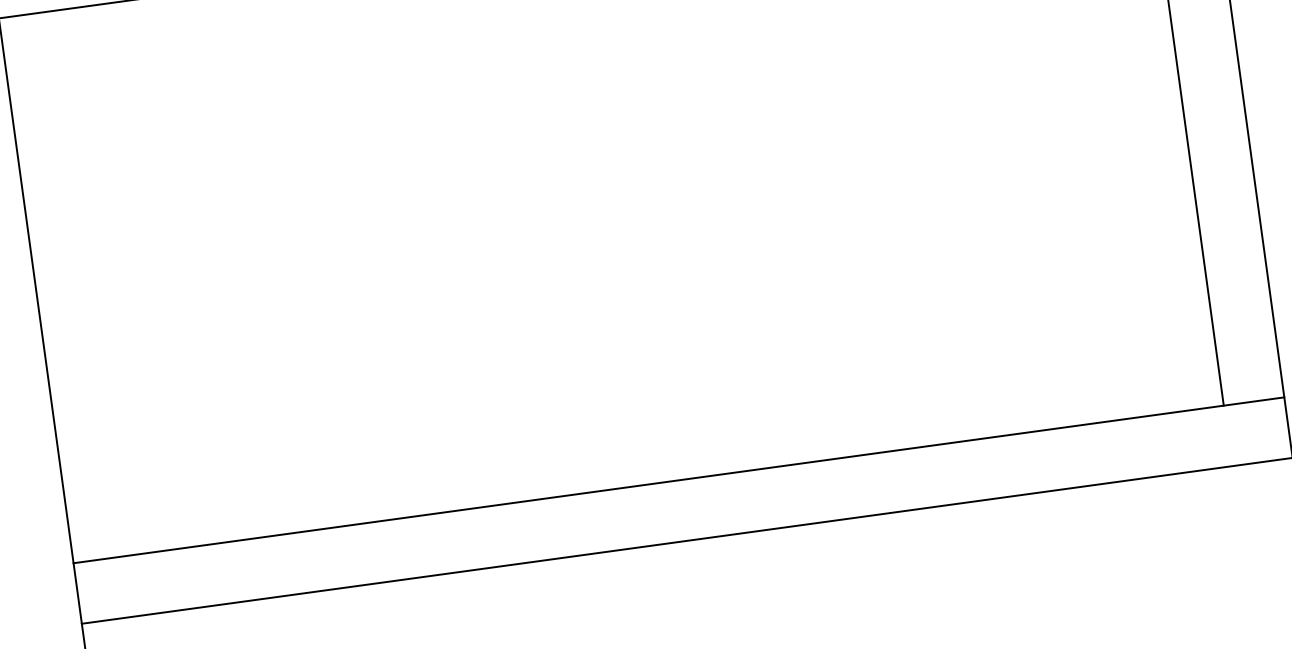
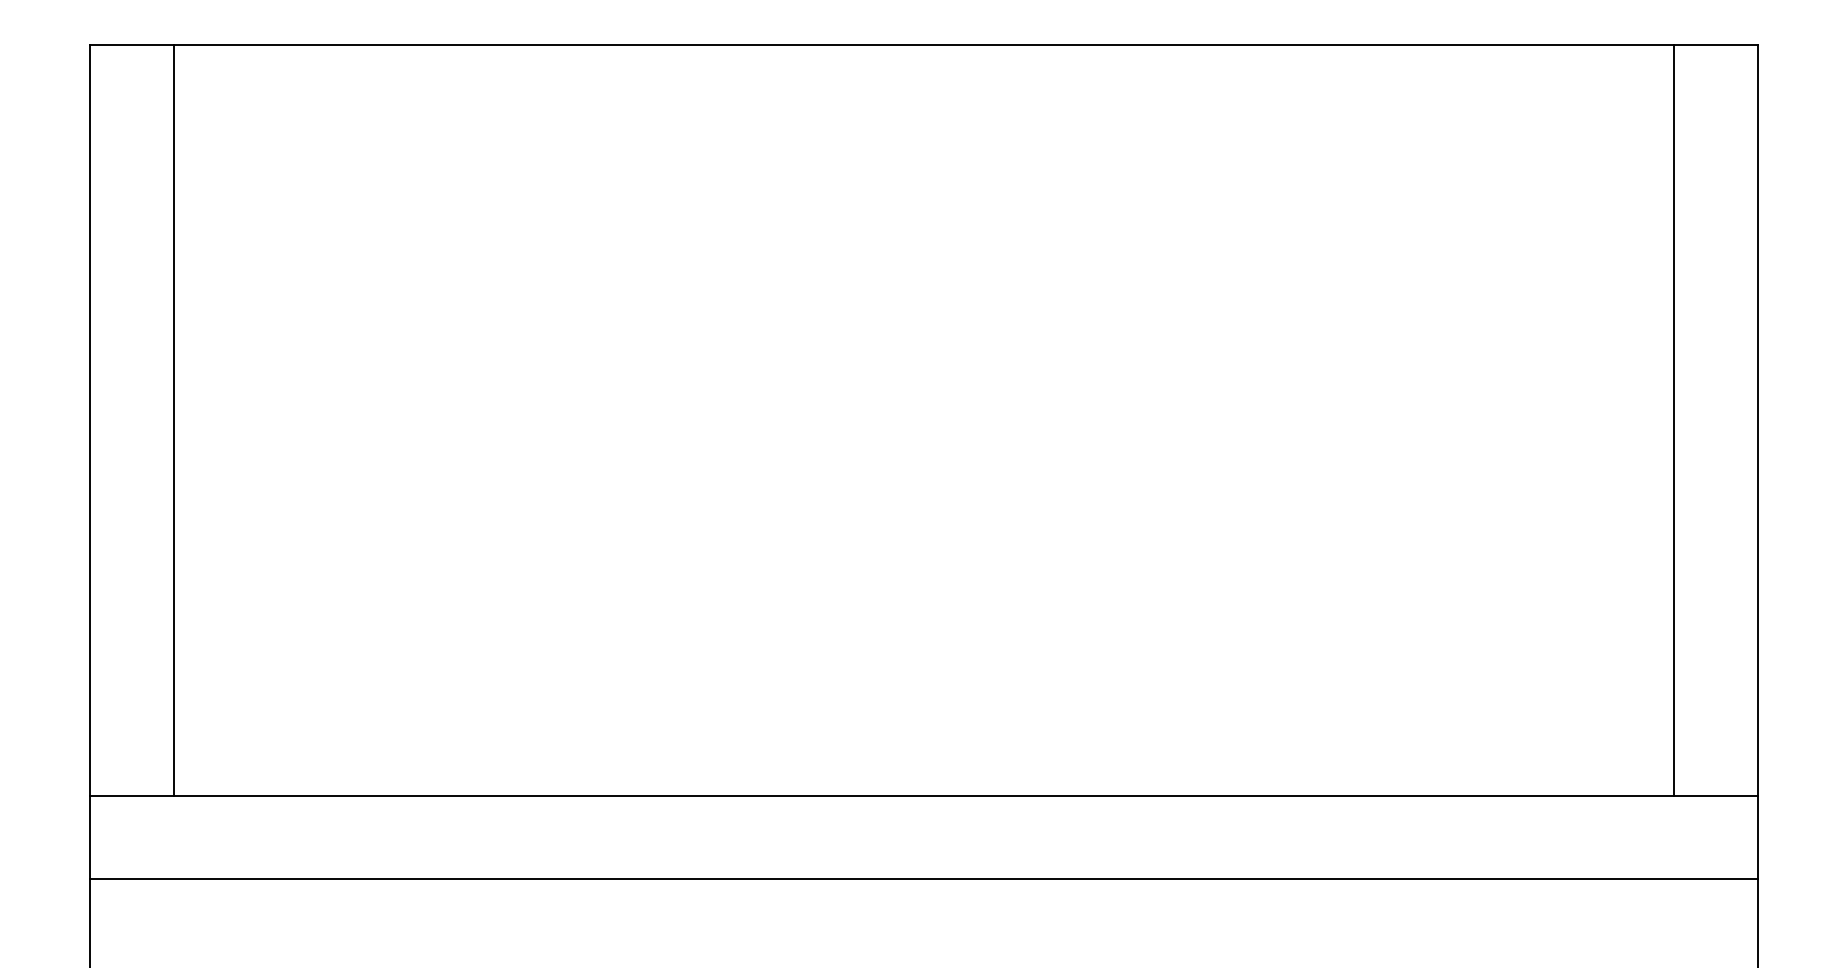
line: (96, 282) -> (173, 420), added

